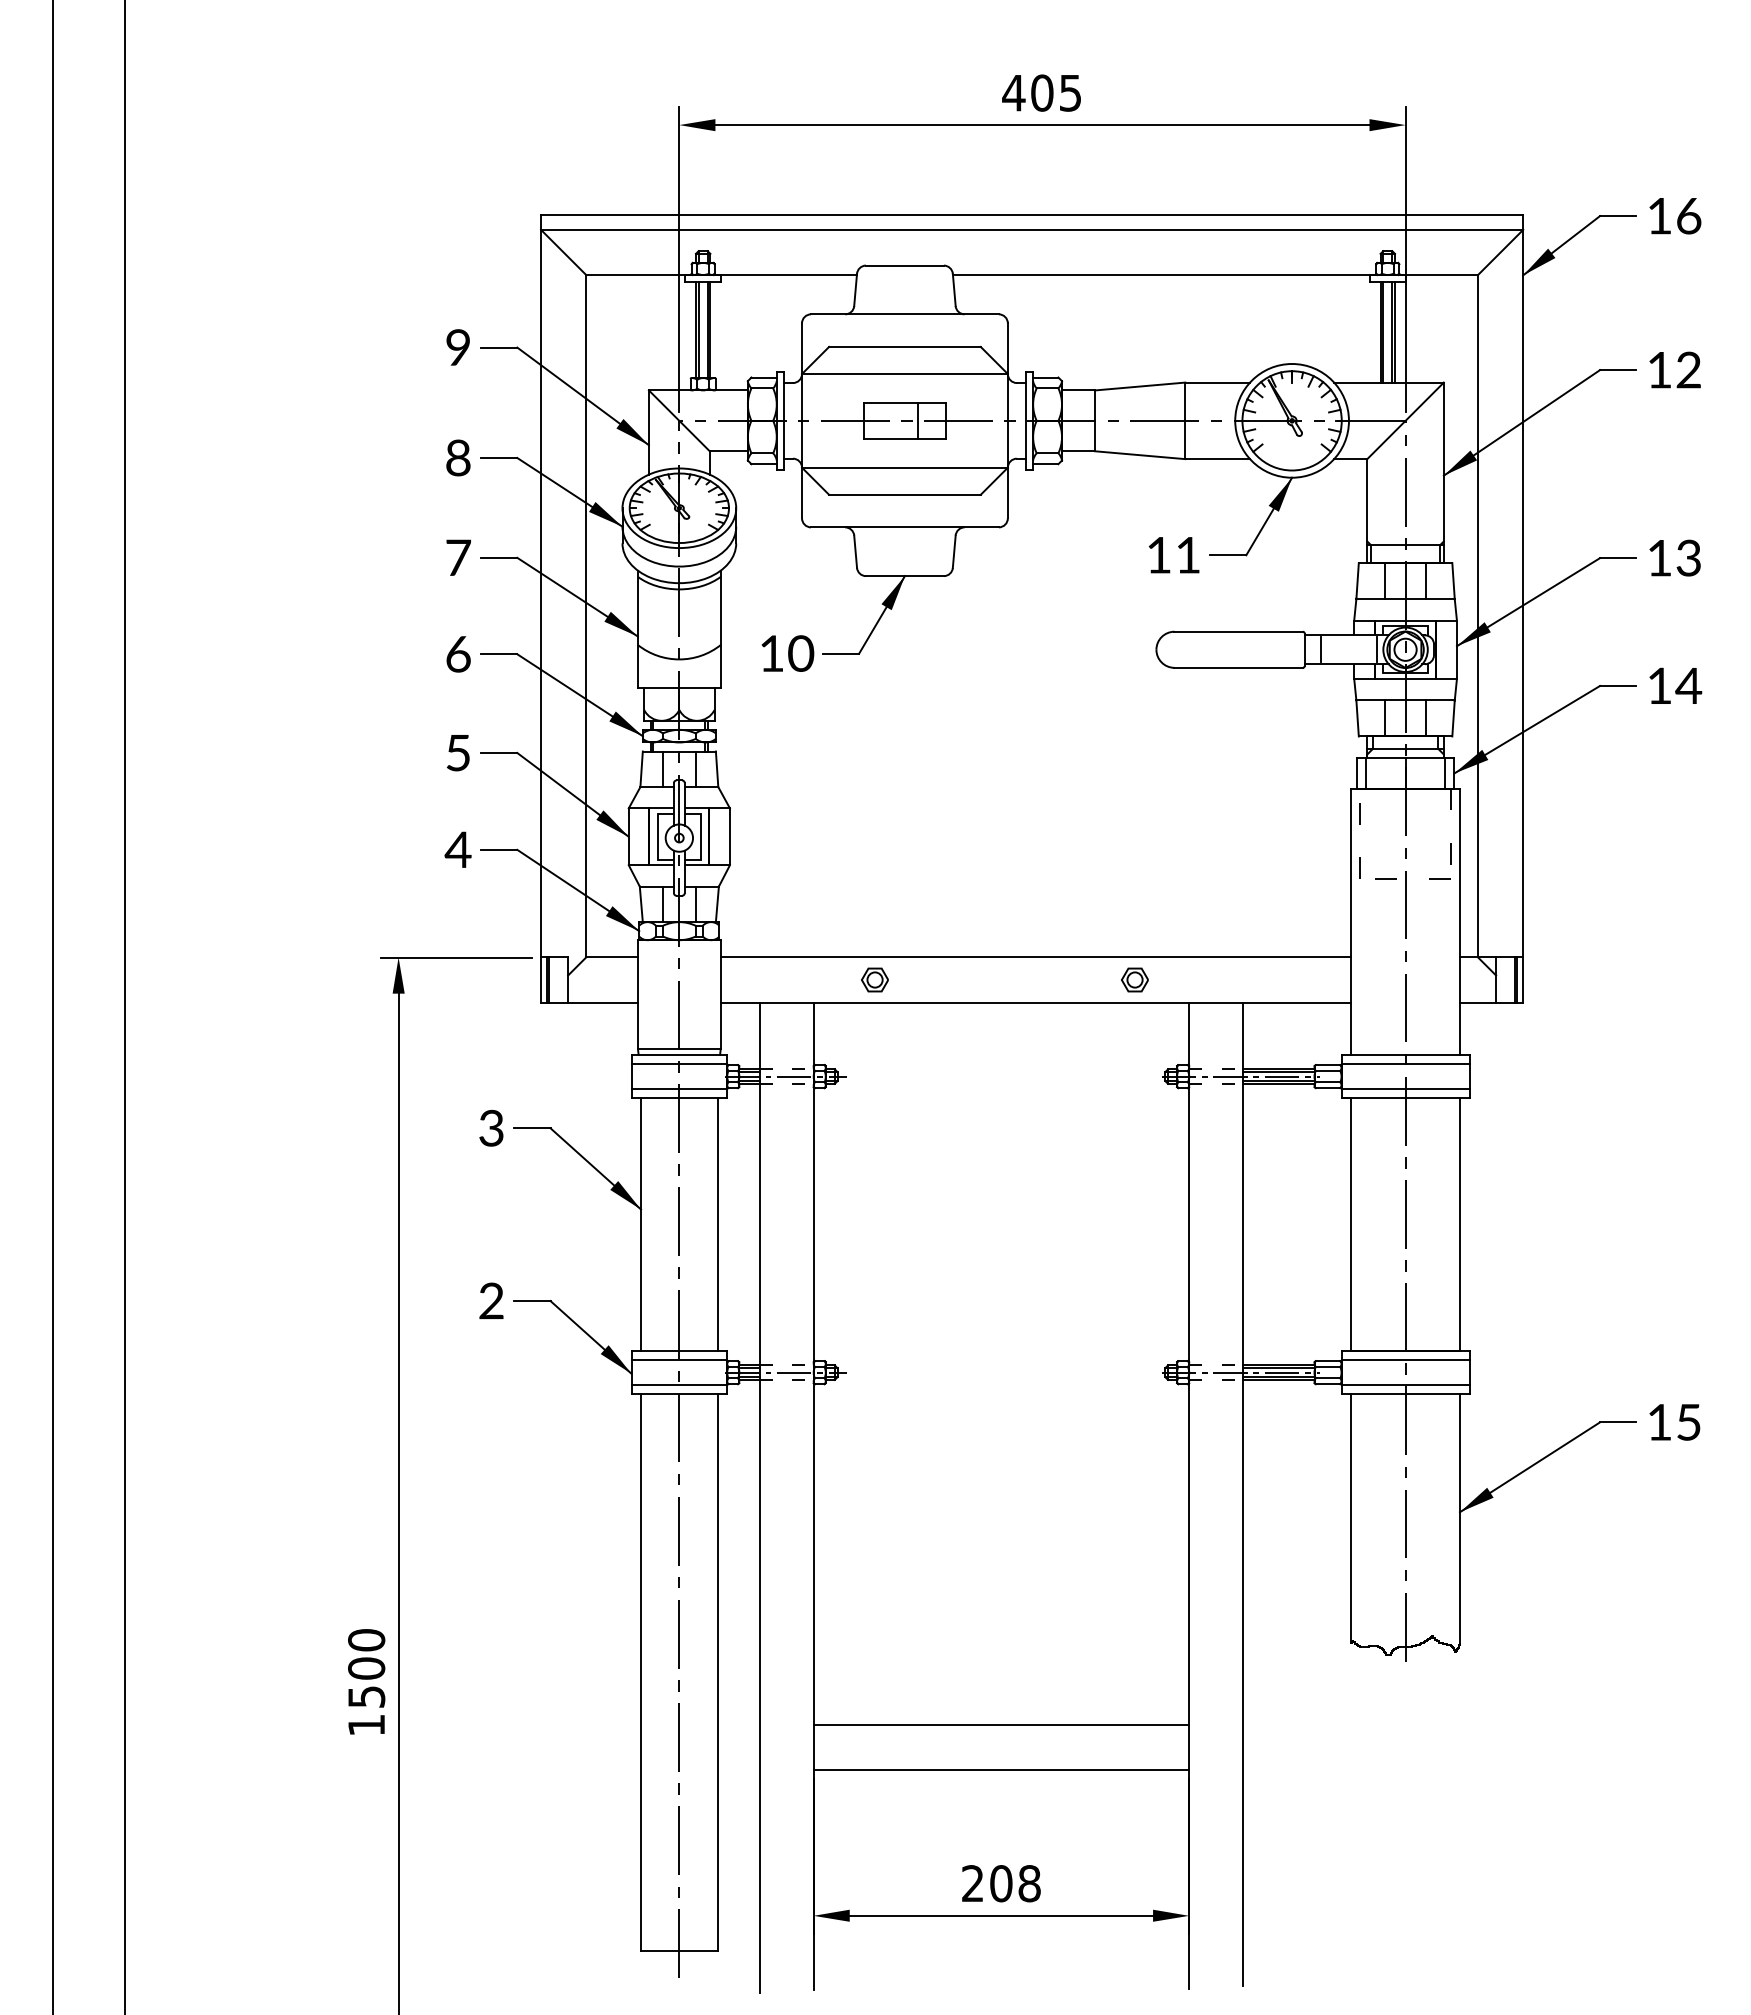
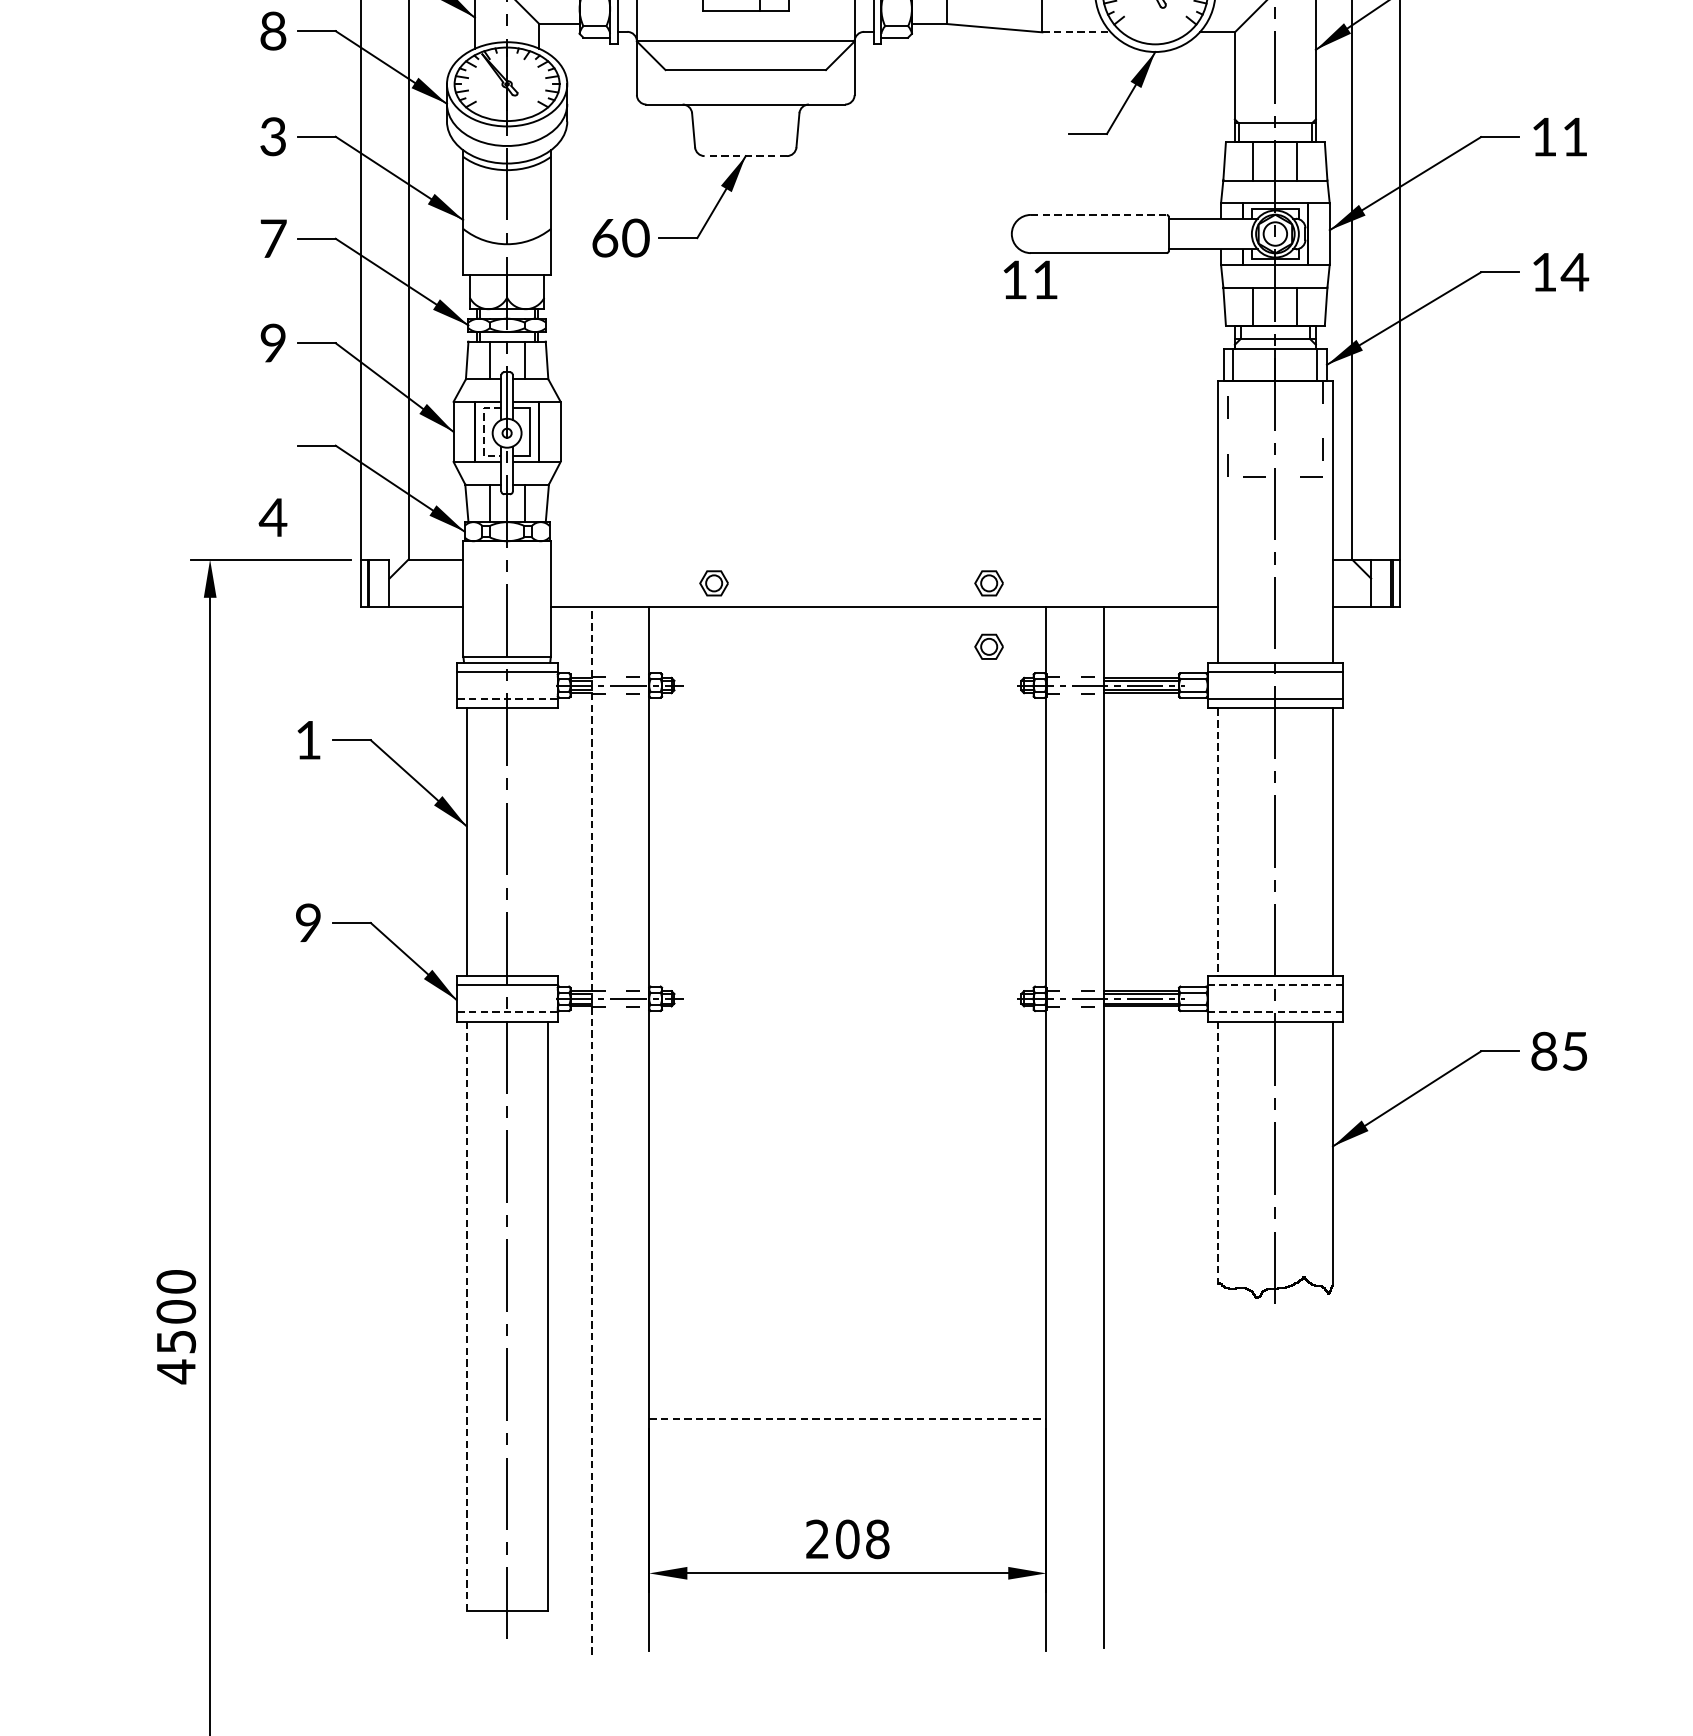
line: (1218, 459) -> (1077, 32), solid -> dashed
text: (1173, 555) -> (1029, 280), moved
text: (458, 557) -> (273, 136), 7 -> 3
text: (1688, 557) -> (1574, 136), 13 -> 11
line: (904, 576) -> (745, 156), solid -> dashed
line: (1239, 631) -> (1099, 214), solid -> dashed
line: (1321, 649) -> (1186, 233), removed
line: (1377, 649) -> (1245, 233), removed
text: (772, 653) -> (605, 237), 10 -> 60
text: (458, 654) -> (273, 239), 6 -> 7
text: (457, 752) -> (272, 342), 5 -> 9
line: (657, 837) -> (483, 432), solid -> dashed
text: (457, 849) -> (272, 517), moved
line: (1035, 957) -> (883, 559), removed
part: (1134, 1039) -> (988, 646), added
line: (679, 1089) -> (507, 699), solid -> dashed
text: (491, 1127) -> (308, 739), 3 -> 1
line: (717, 1224) -> (547, 842), removed
line: (1351, 1225) -> (1218, 843), solid -> dashed
text: (491, 1301) -> (308, 923), 2 -> 9
line: (1405, 1360) -> (1275, 985), solid -> dashed
line: (679, 1385) -> (507, 1012), solid -> dashed
line: (1406, 1385) -> (1276, 1012), solid -> dashed
text: (1659, 1422) -> (1544, 1051), 15 -> 85
line: (759, 1497) -> (591, 1130), solid -> dashed
line: (1351, 1518) -> (1218, 1153), solid -> dashed
line: (641, 1673) -> (467, 1317), solid -> dashed
line: (1001, 1724) -> (847, 1370), removed
text: (366, 1725) -> (176, 1372), 1500 -> 4500
line: (1001, 1769) -> (847, 1418), solid -> dashed

